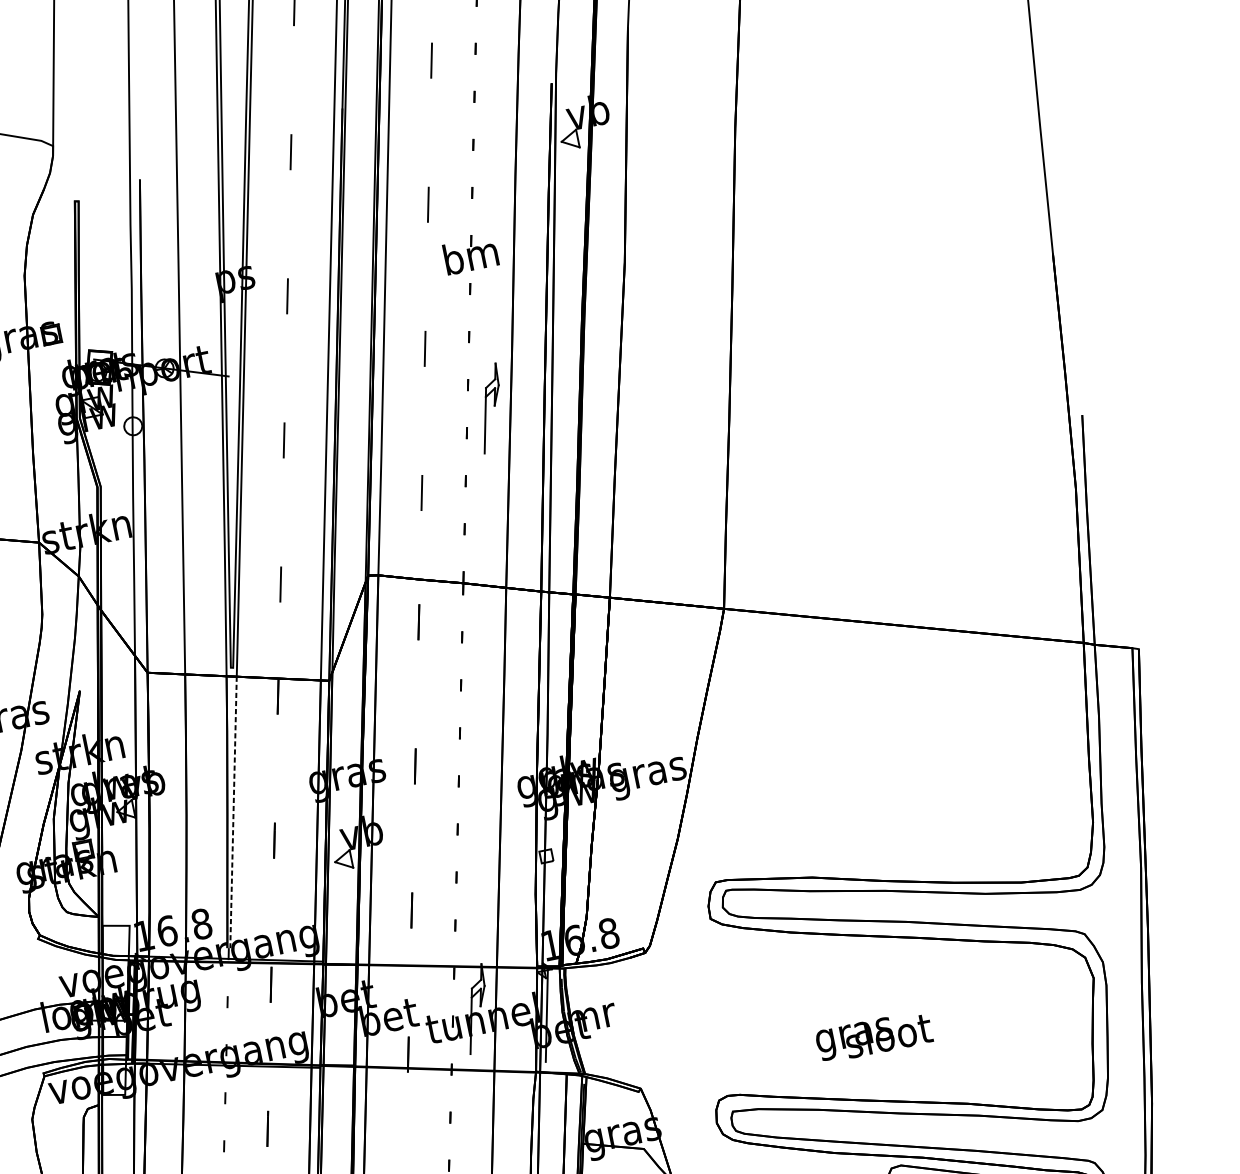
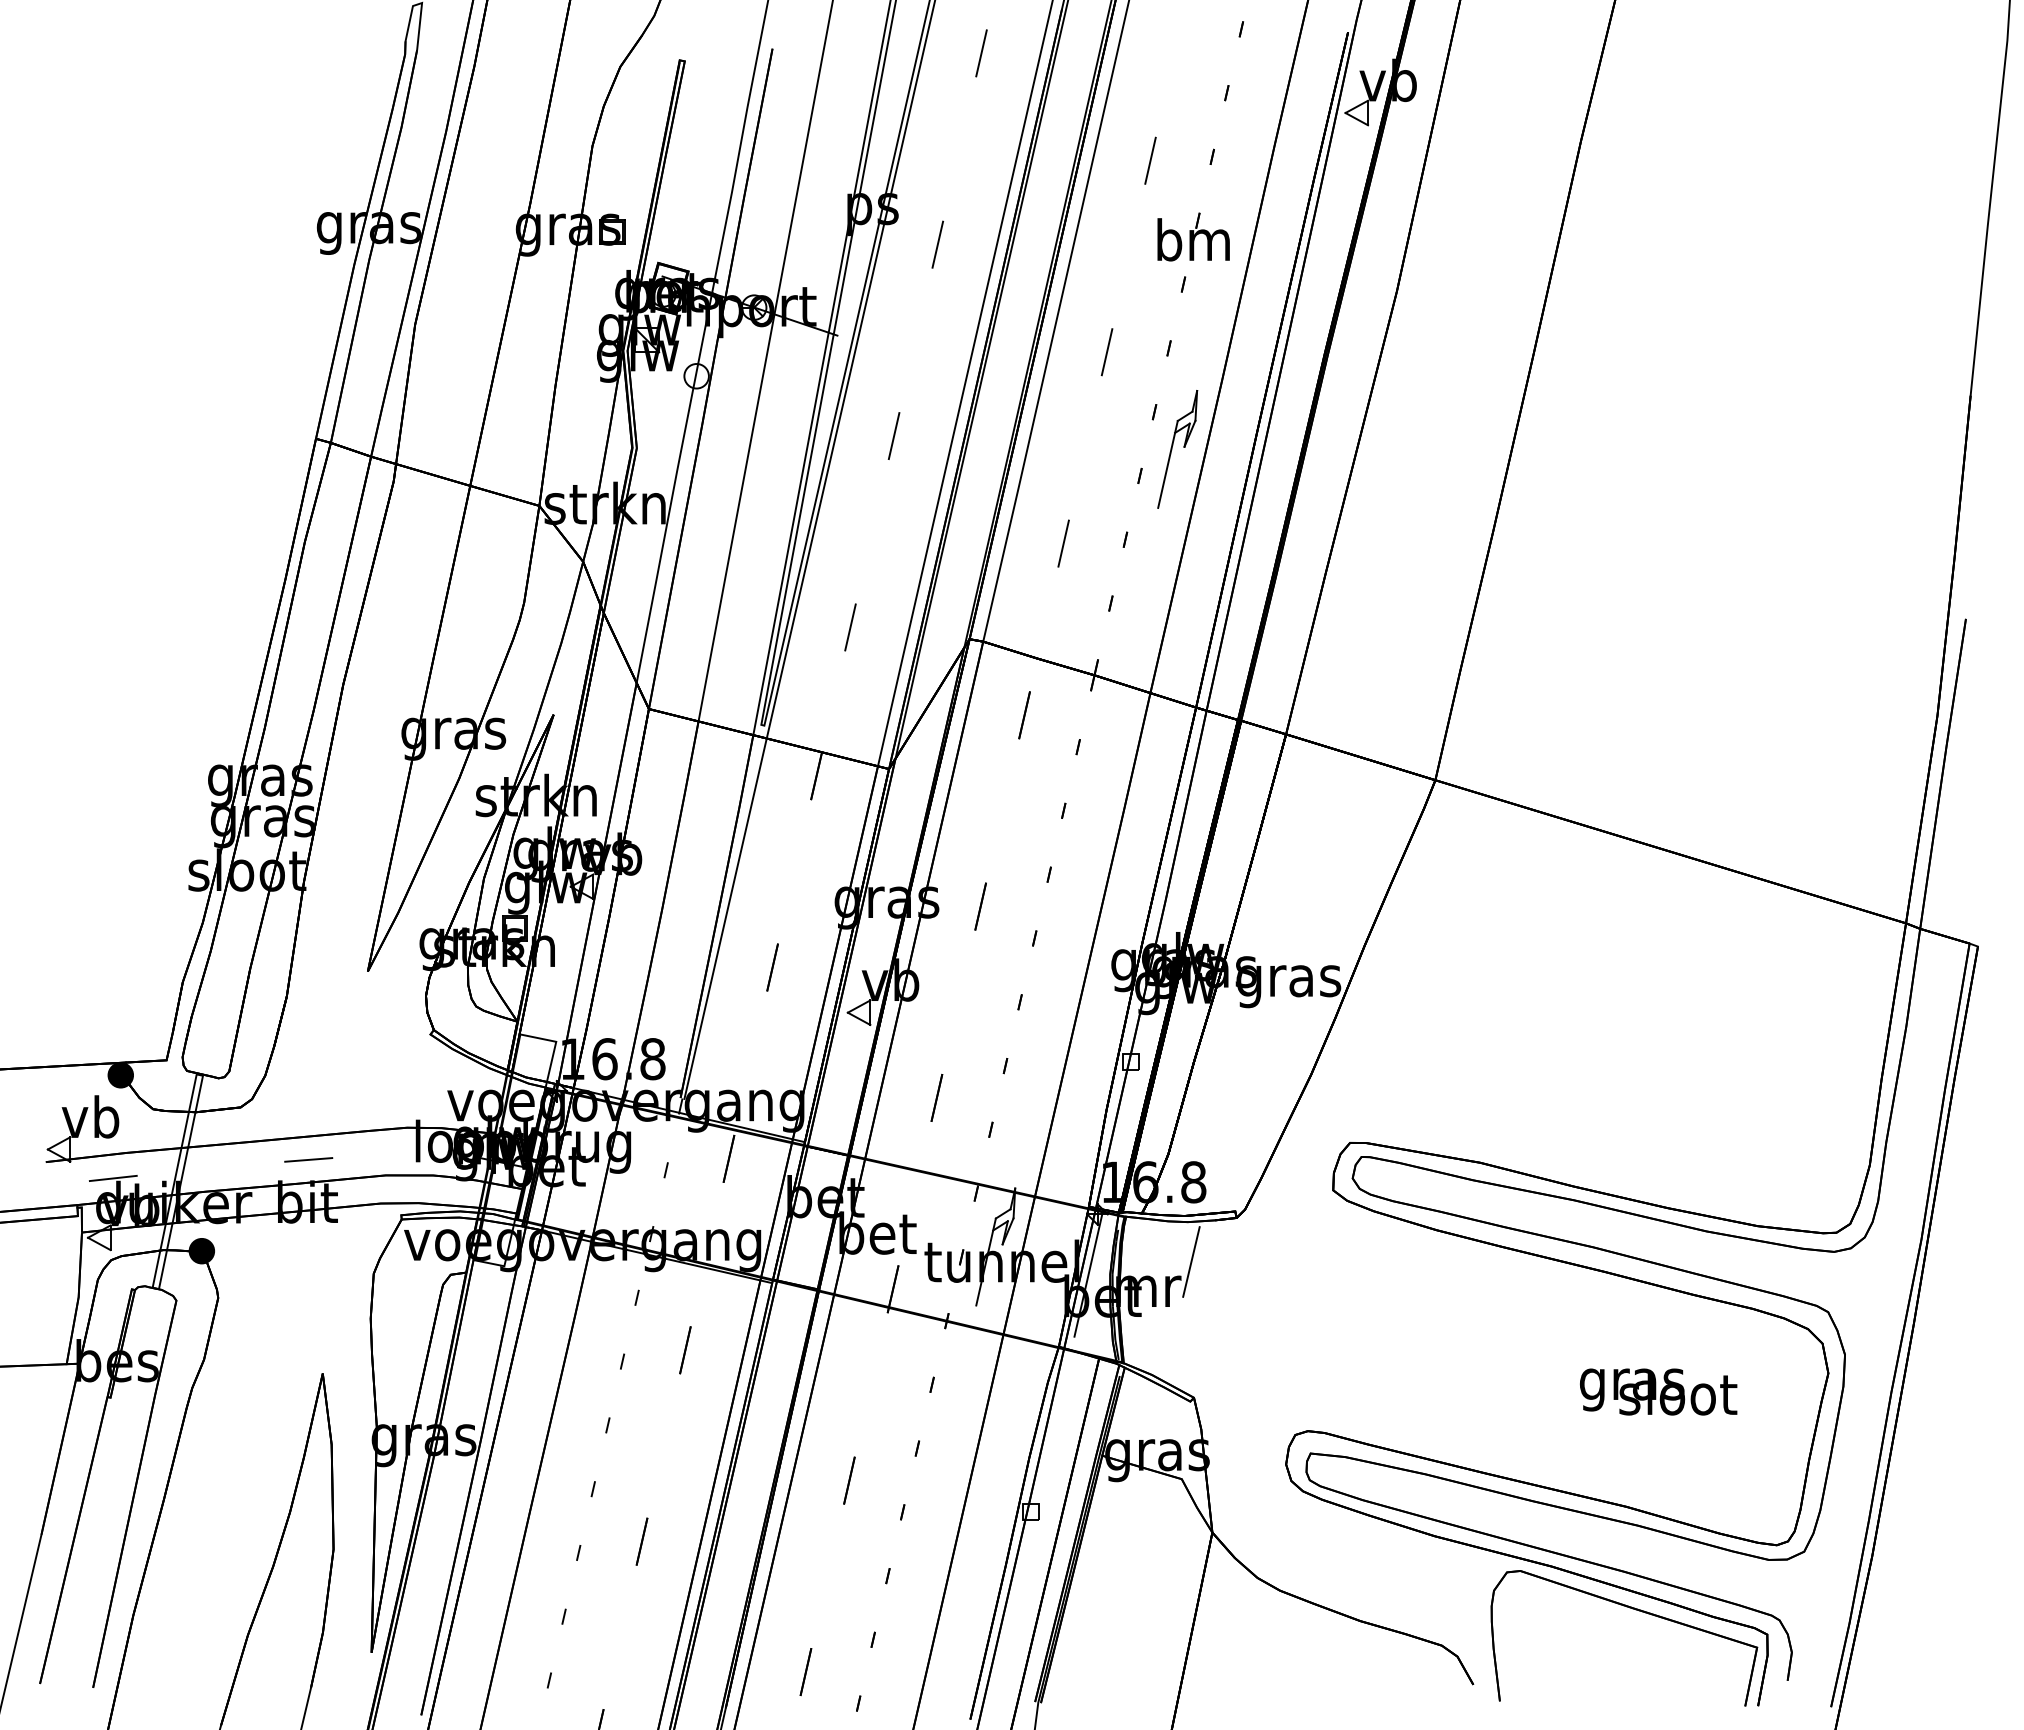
line: (233, 812) -> (725, 918), dashed -> solid
line: (618, 991) -> (1190, 1261), added
text: (874, 1036) -> (1658, 1391), moved

